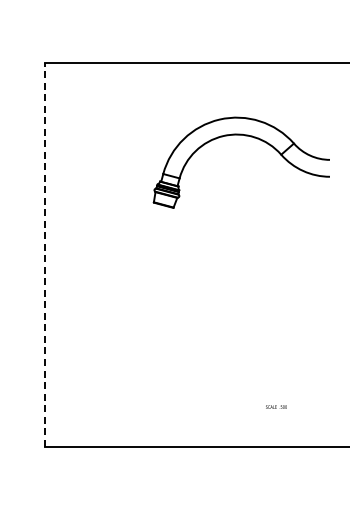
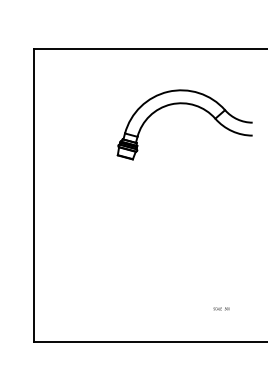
line: (45, 255) -> (34, 195), dashed -> solid
text: (276, 406) -> (221, 308), moved

